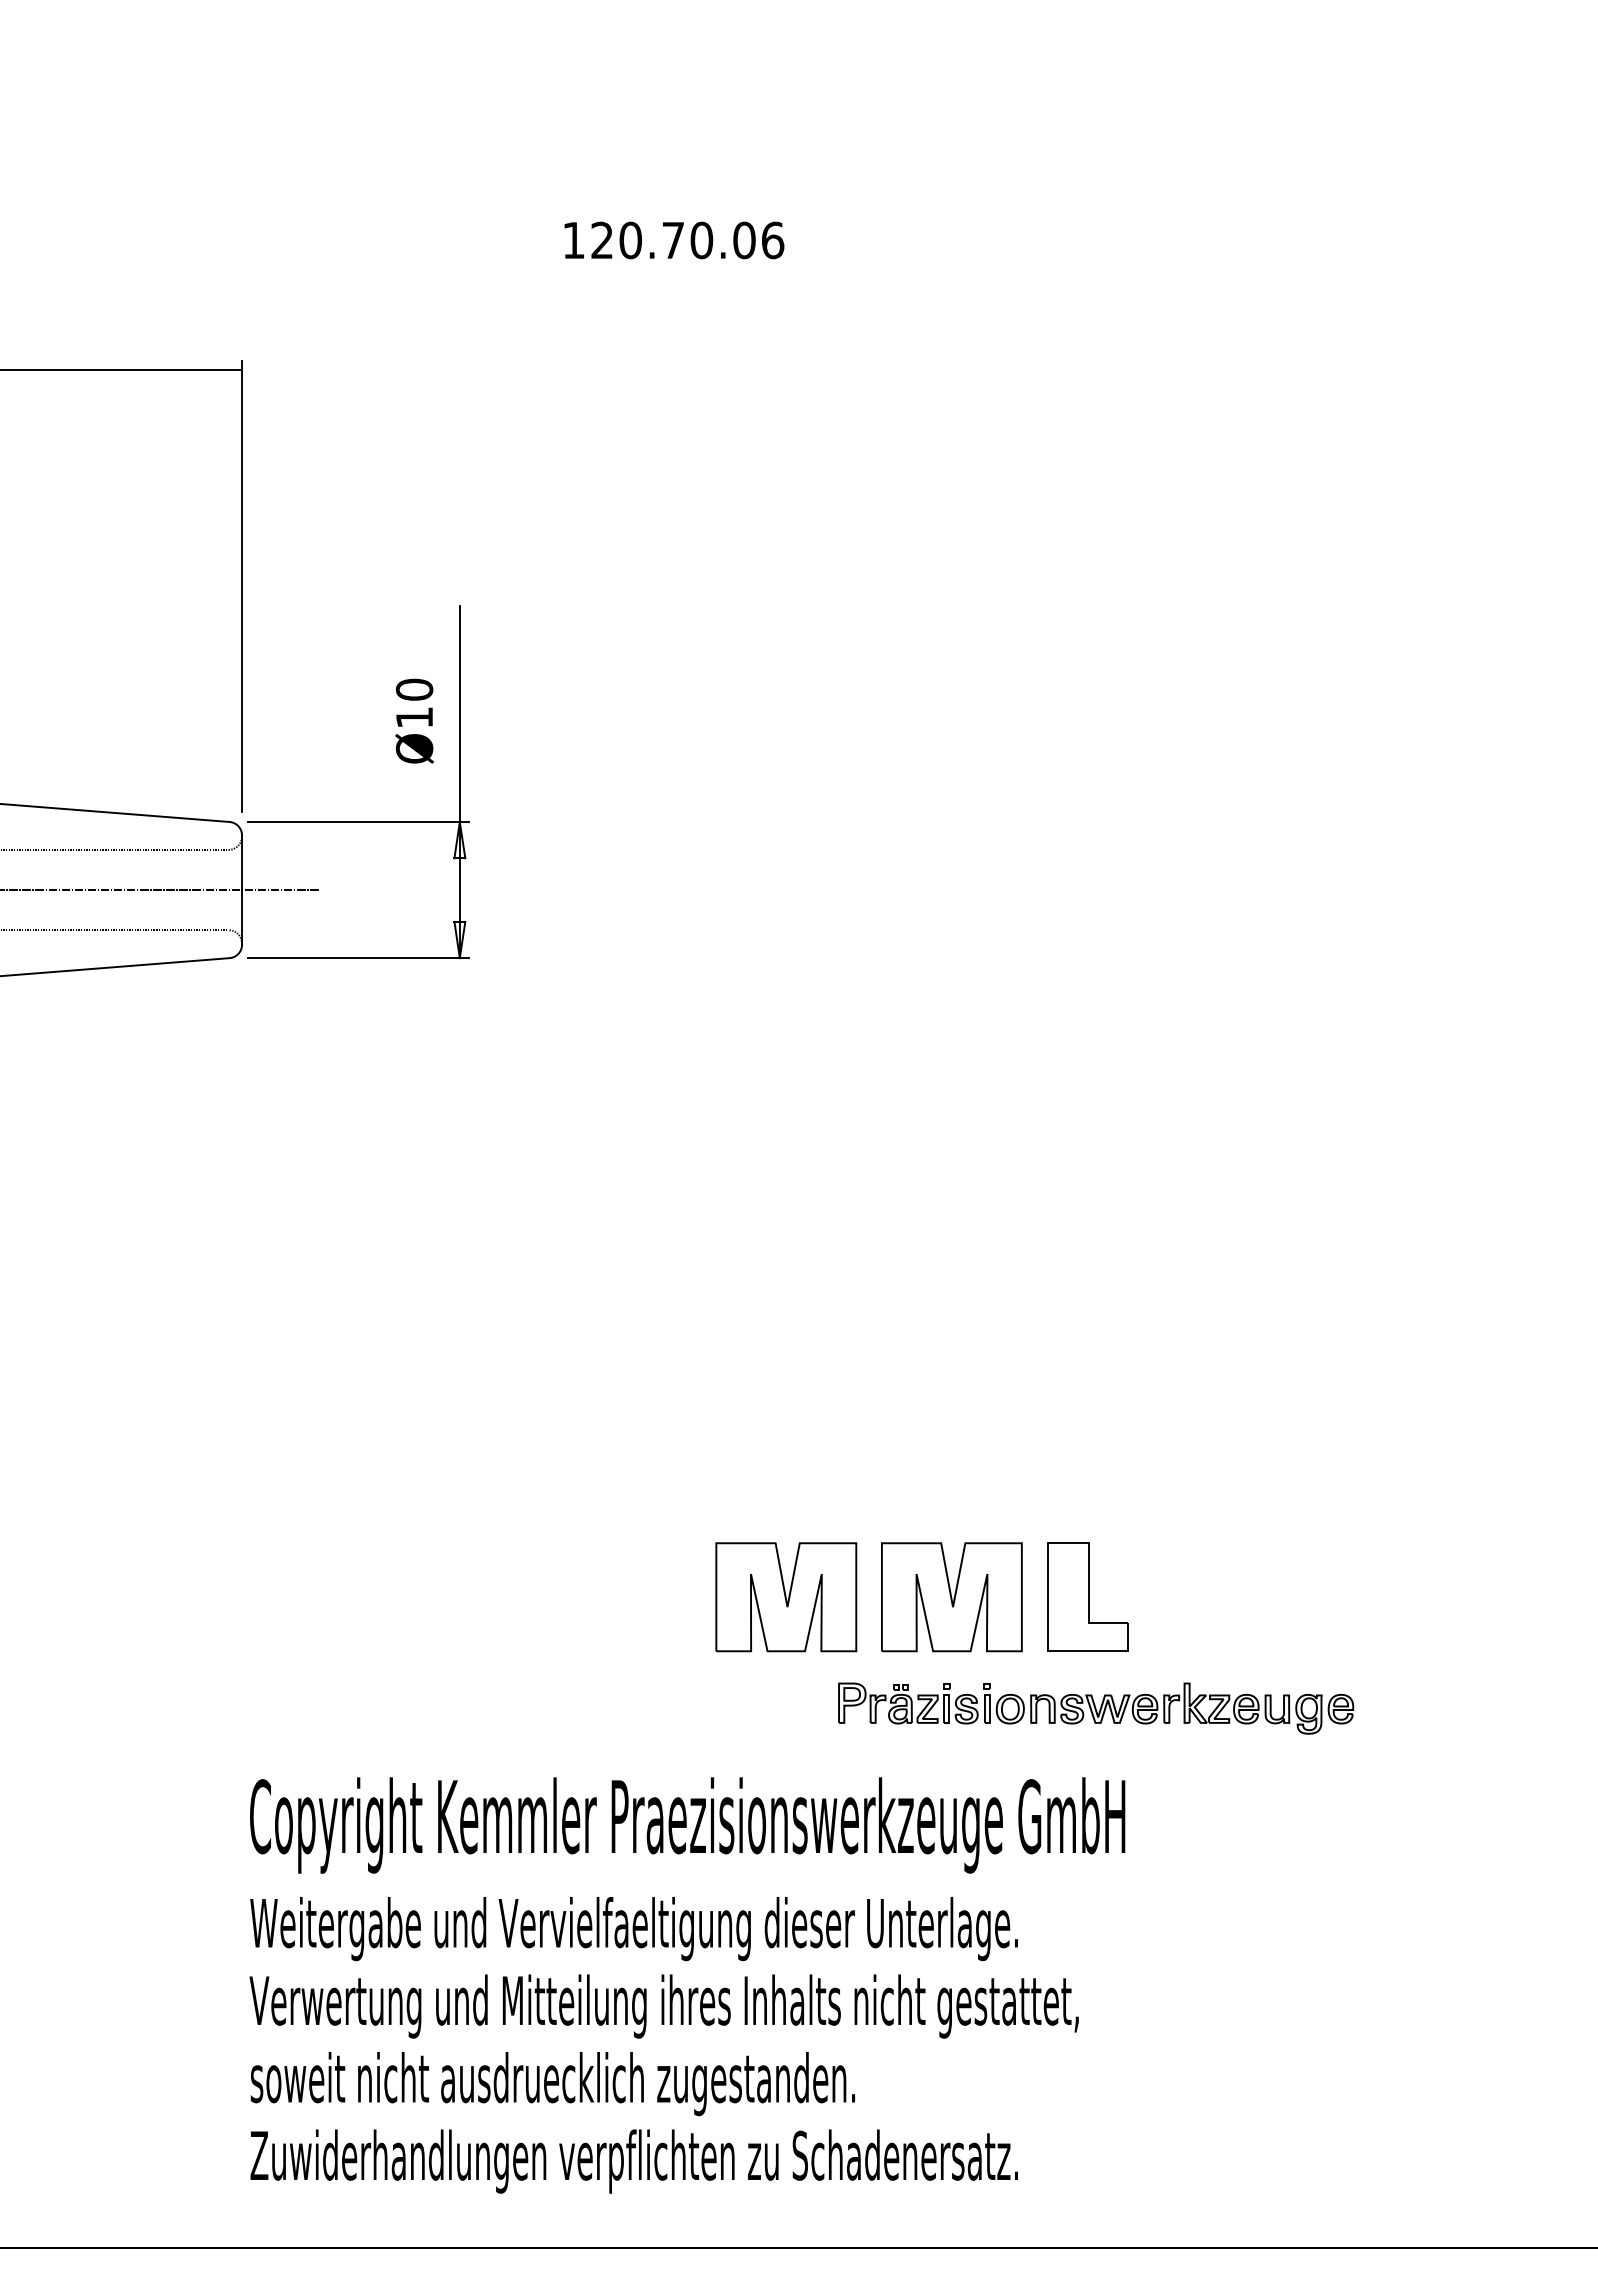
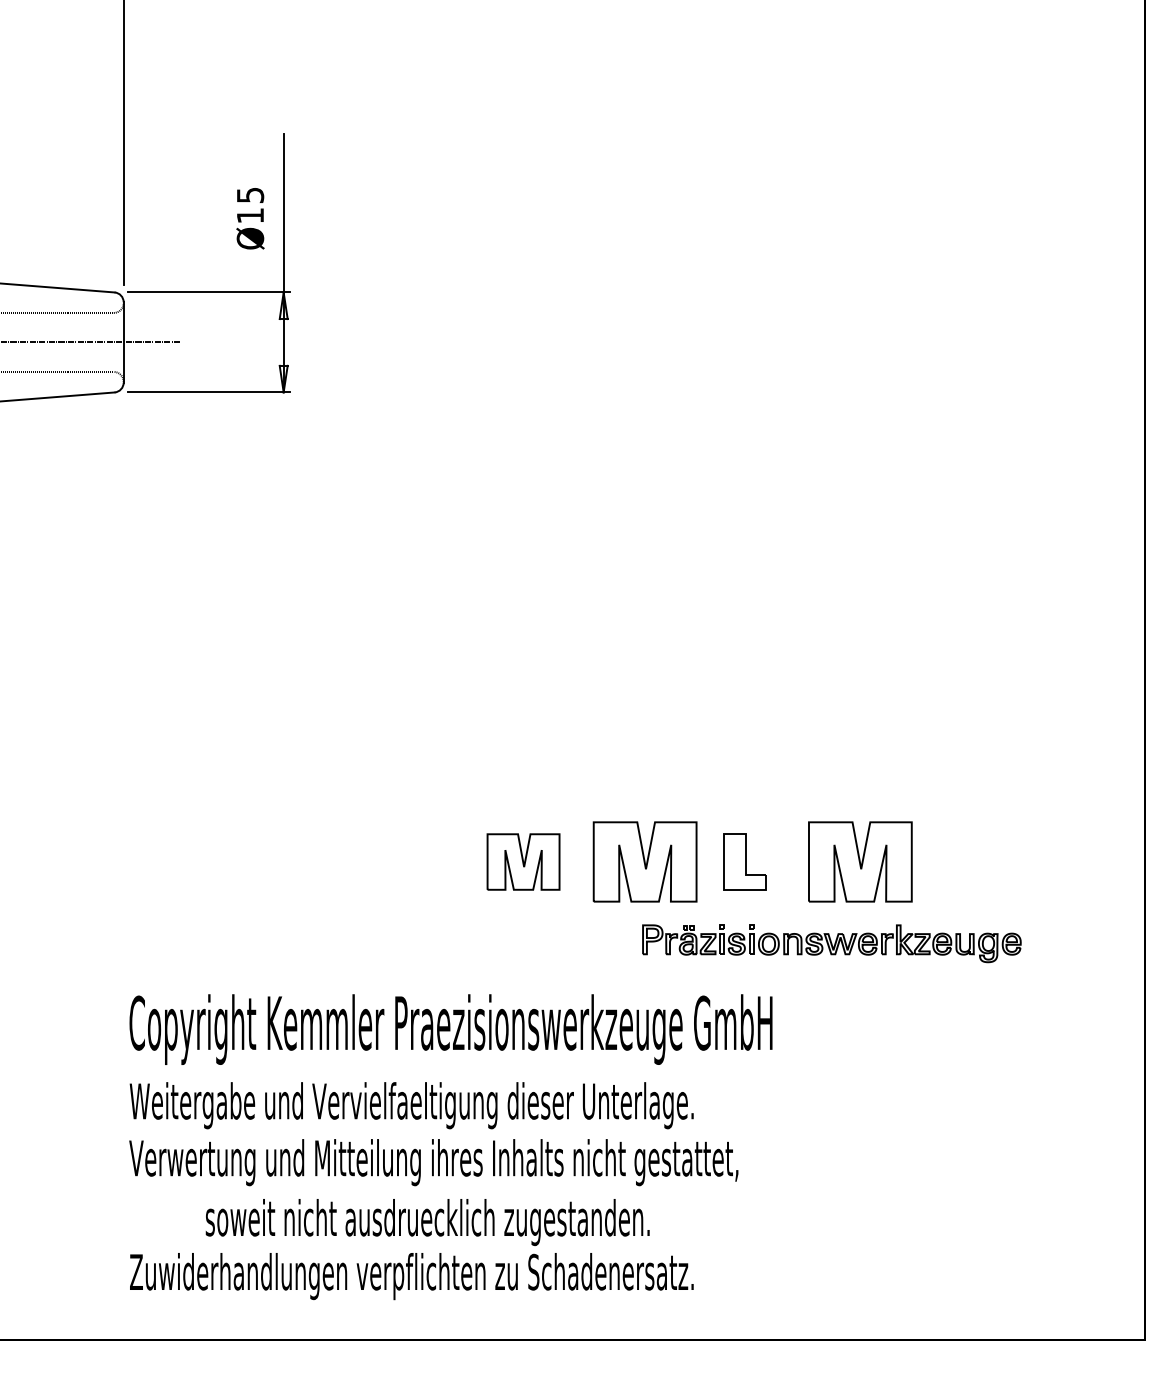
text: (414, 689) -> (250, 195), Ø10 -> Ø15
part: (1087, 1596) -> (744, 861), size x0.7
part: (786, 1597) -> (523, 862), size x0.7
part: (1244, 1597) -> (860, 862), added
part: (1096, 1708) -> (832, 943), moved
text: (552, 2084) -> (427, 1222), moved

